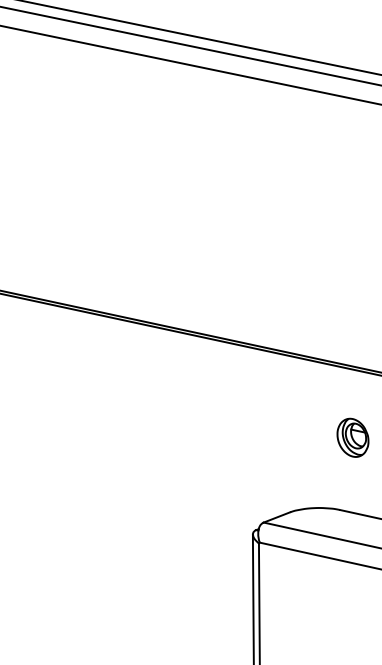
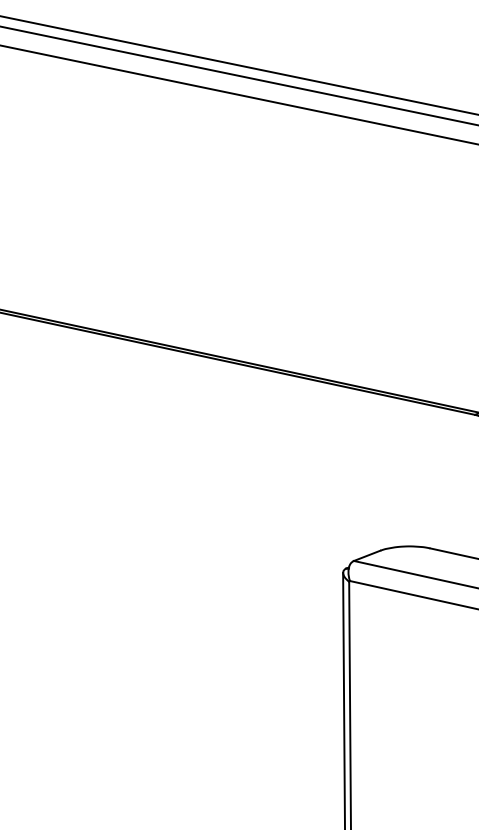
part: (352, 438) -> (442, 476), removed

